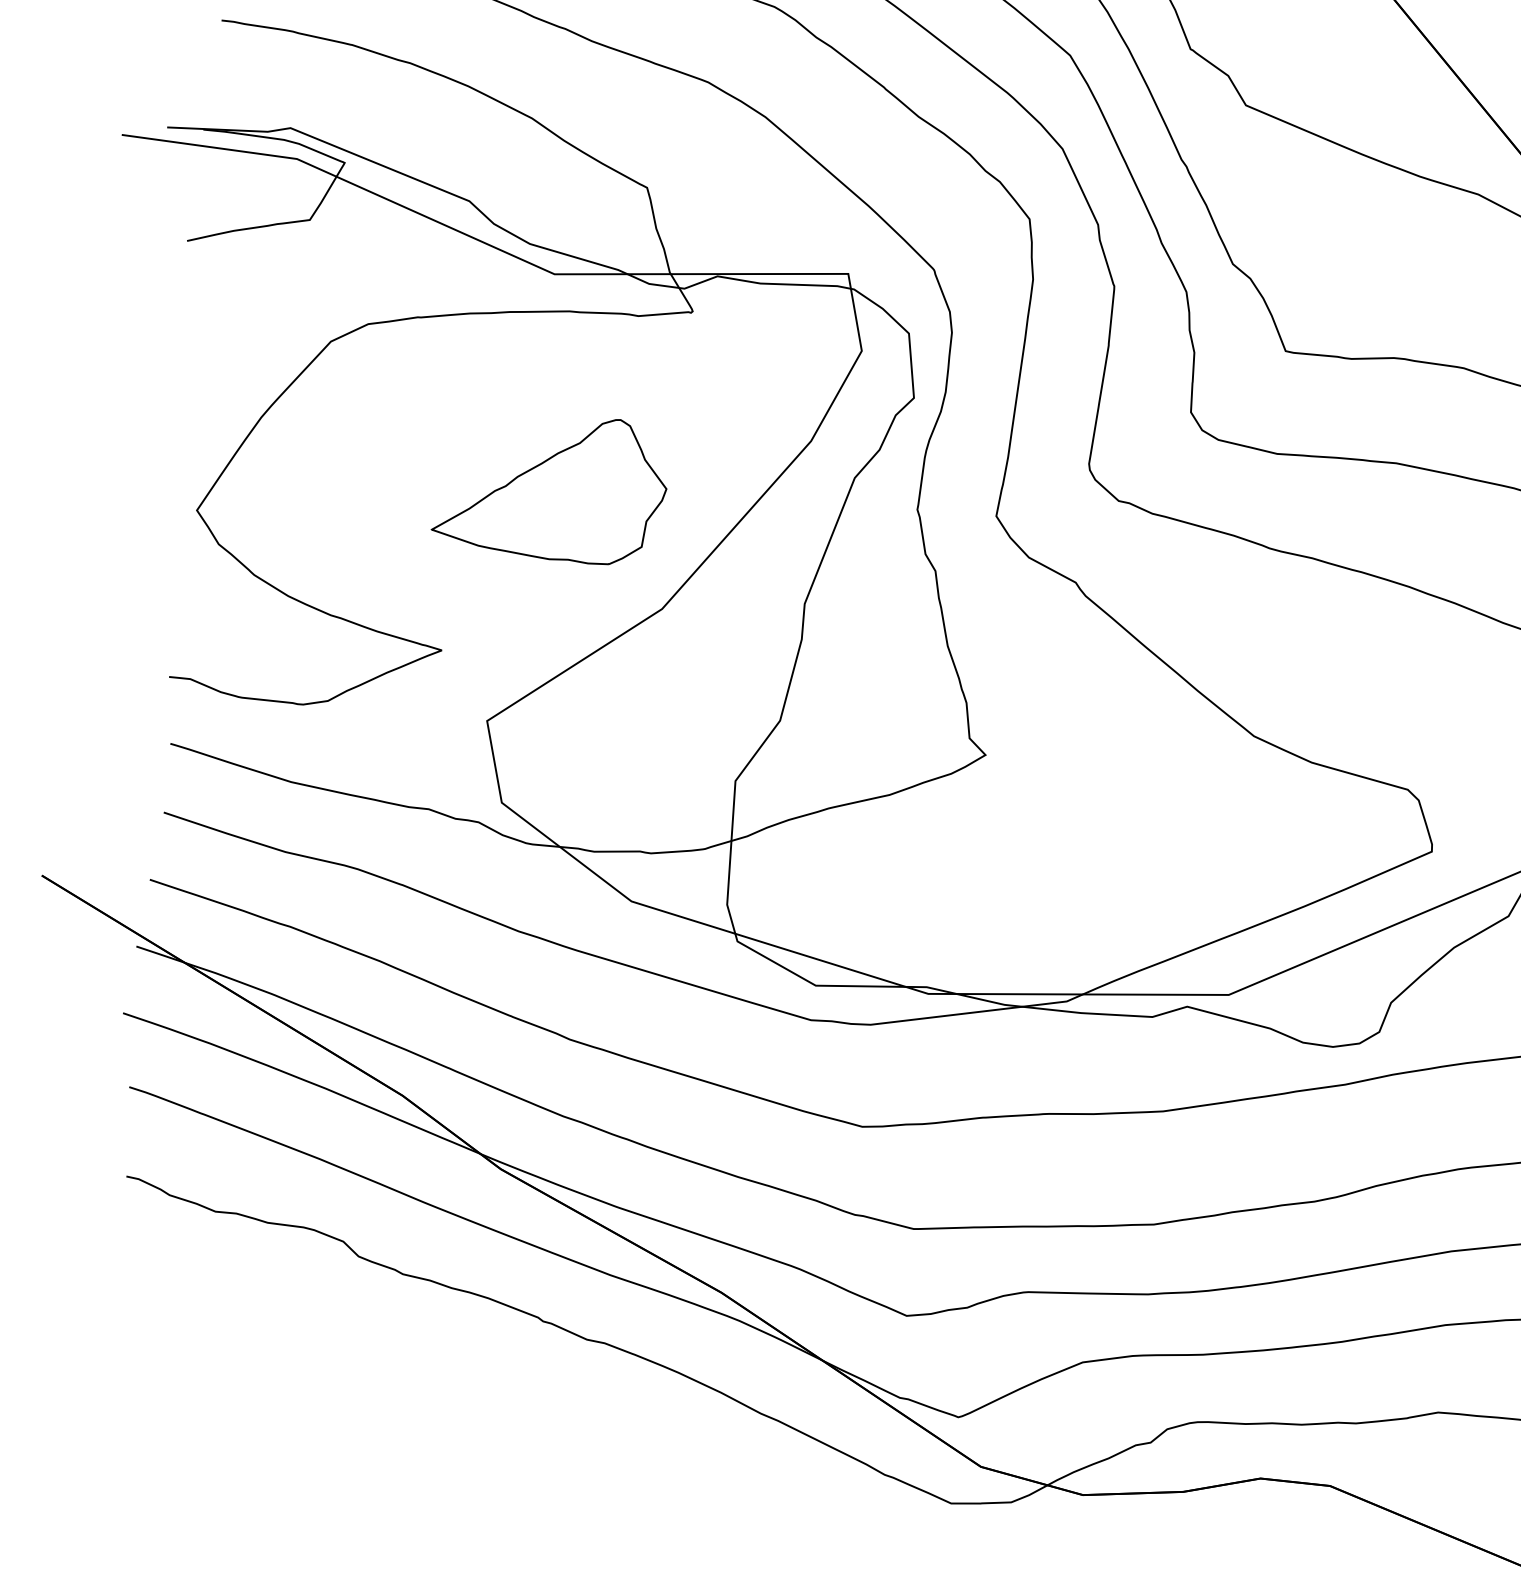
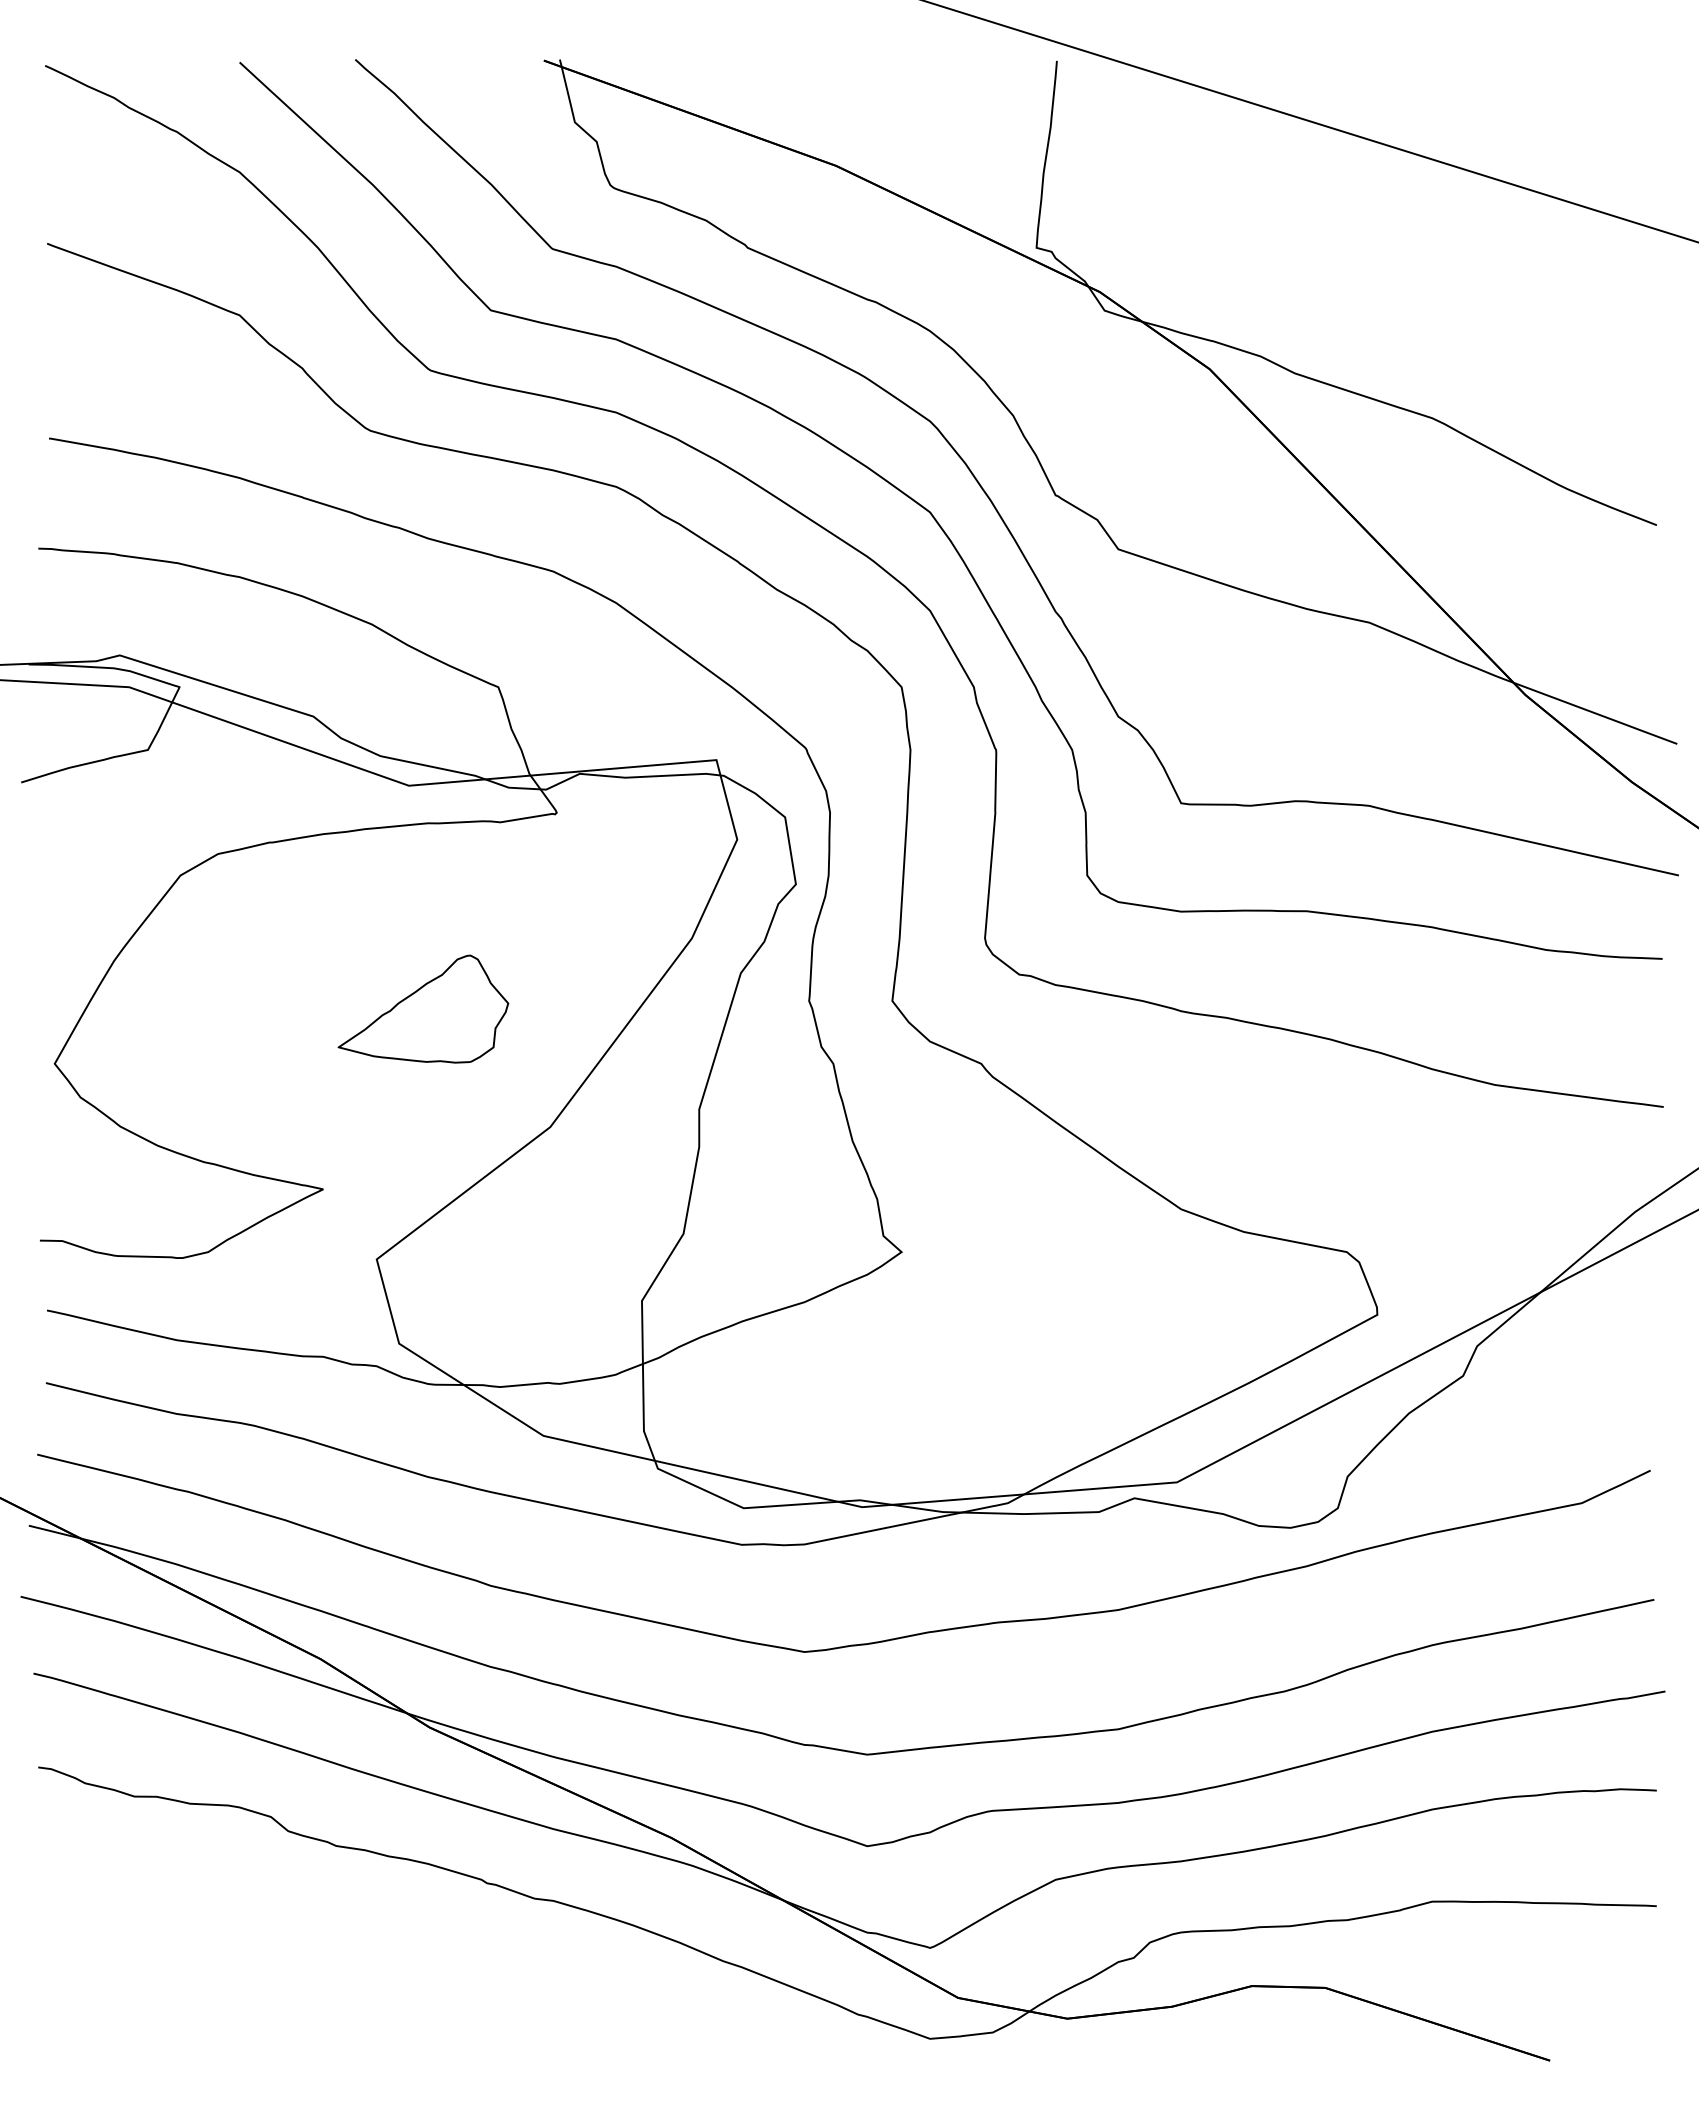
part: (551, 486) -> (423, 1008), size x0.7

